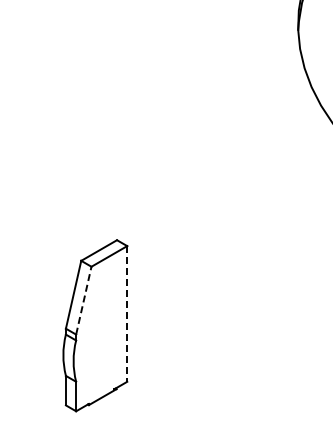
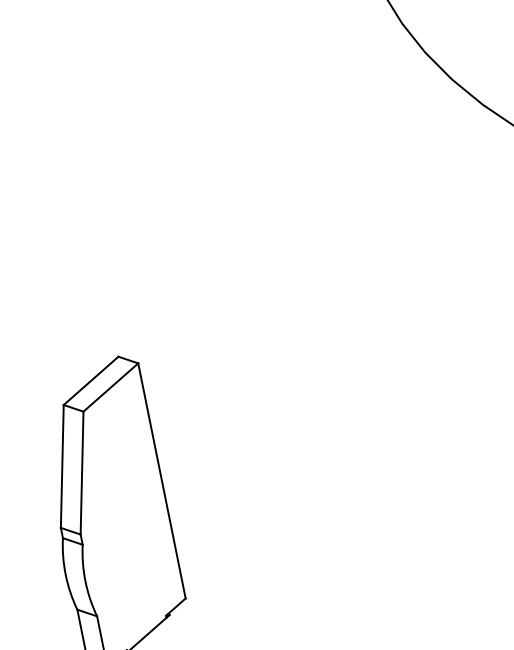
line: (83, 300) -> (81, 472), dashed -> solid
line: (127, 313) -> (162, 480), dashed -> solid

